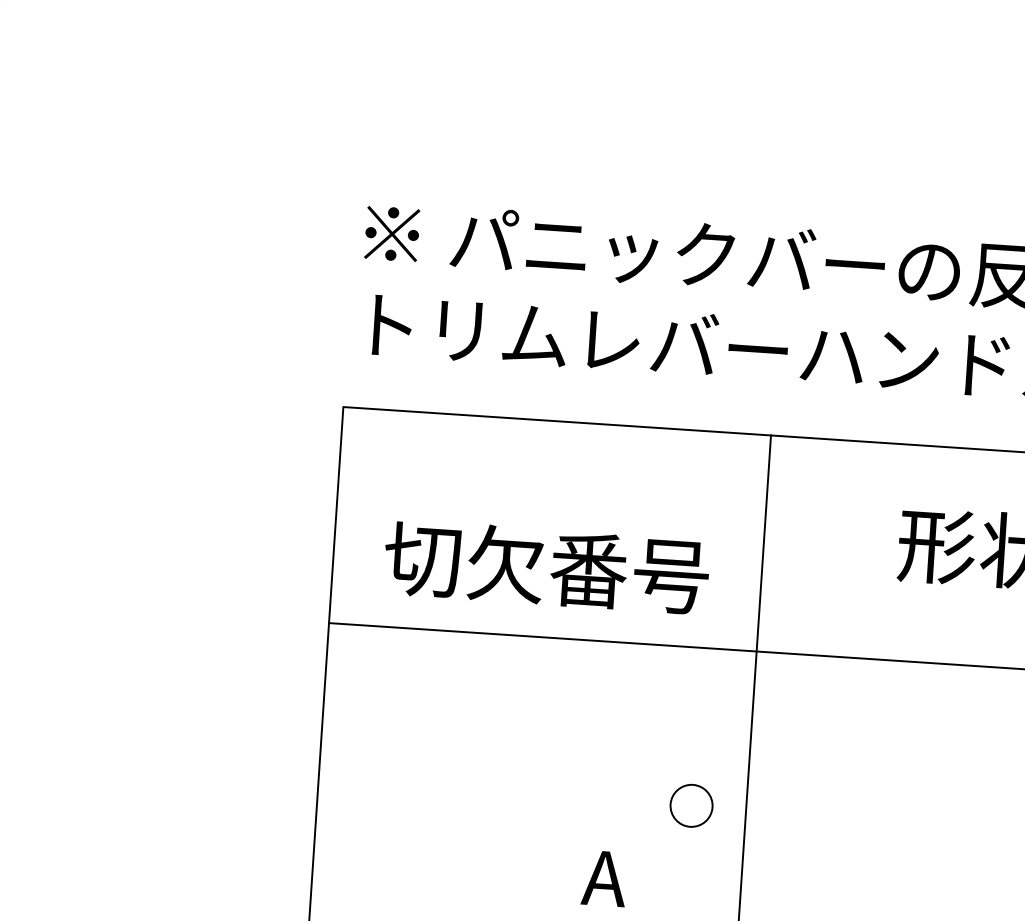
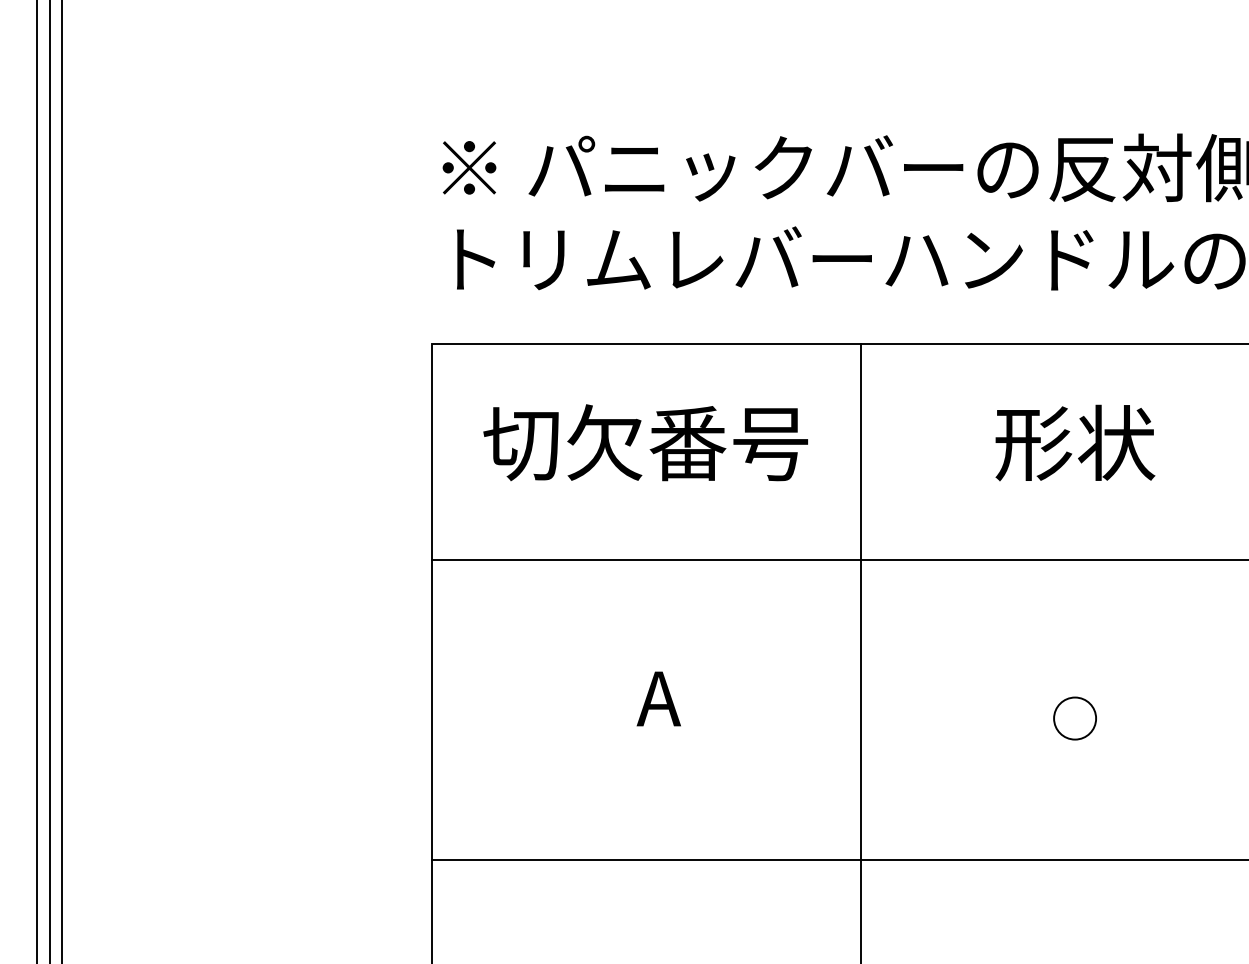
text: (546, 566) -> (645, 442), moved
circle: (690, 805) -> (1074, 718), moved
text: (603, 878) -> (658, 698), moved

